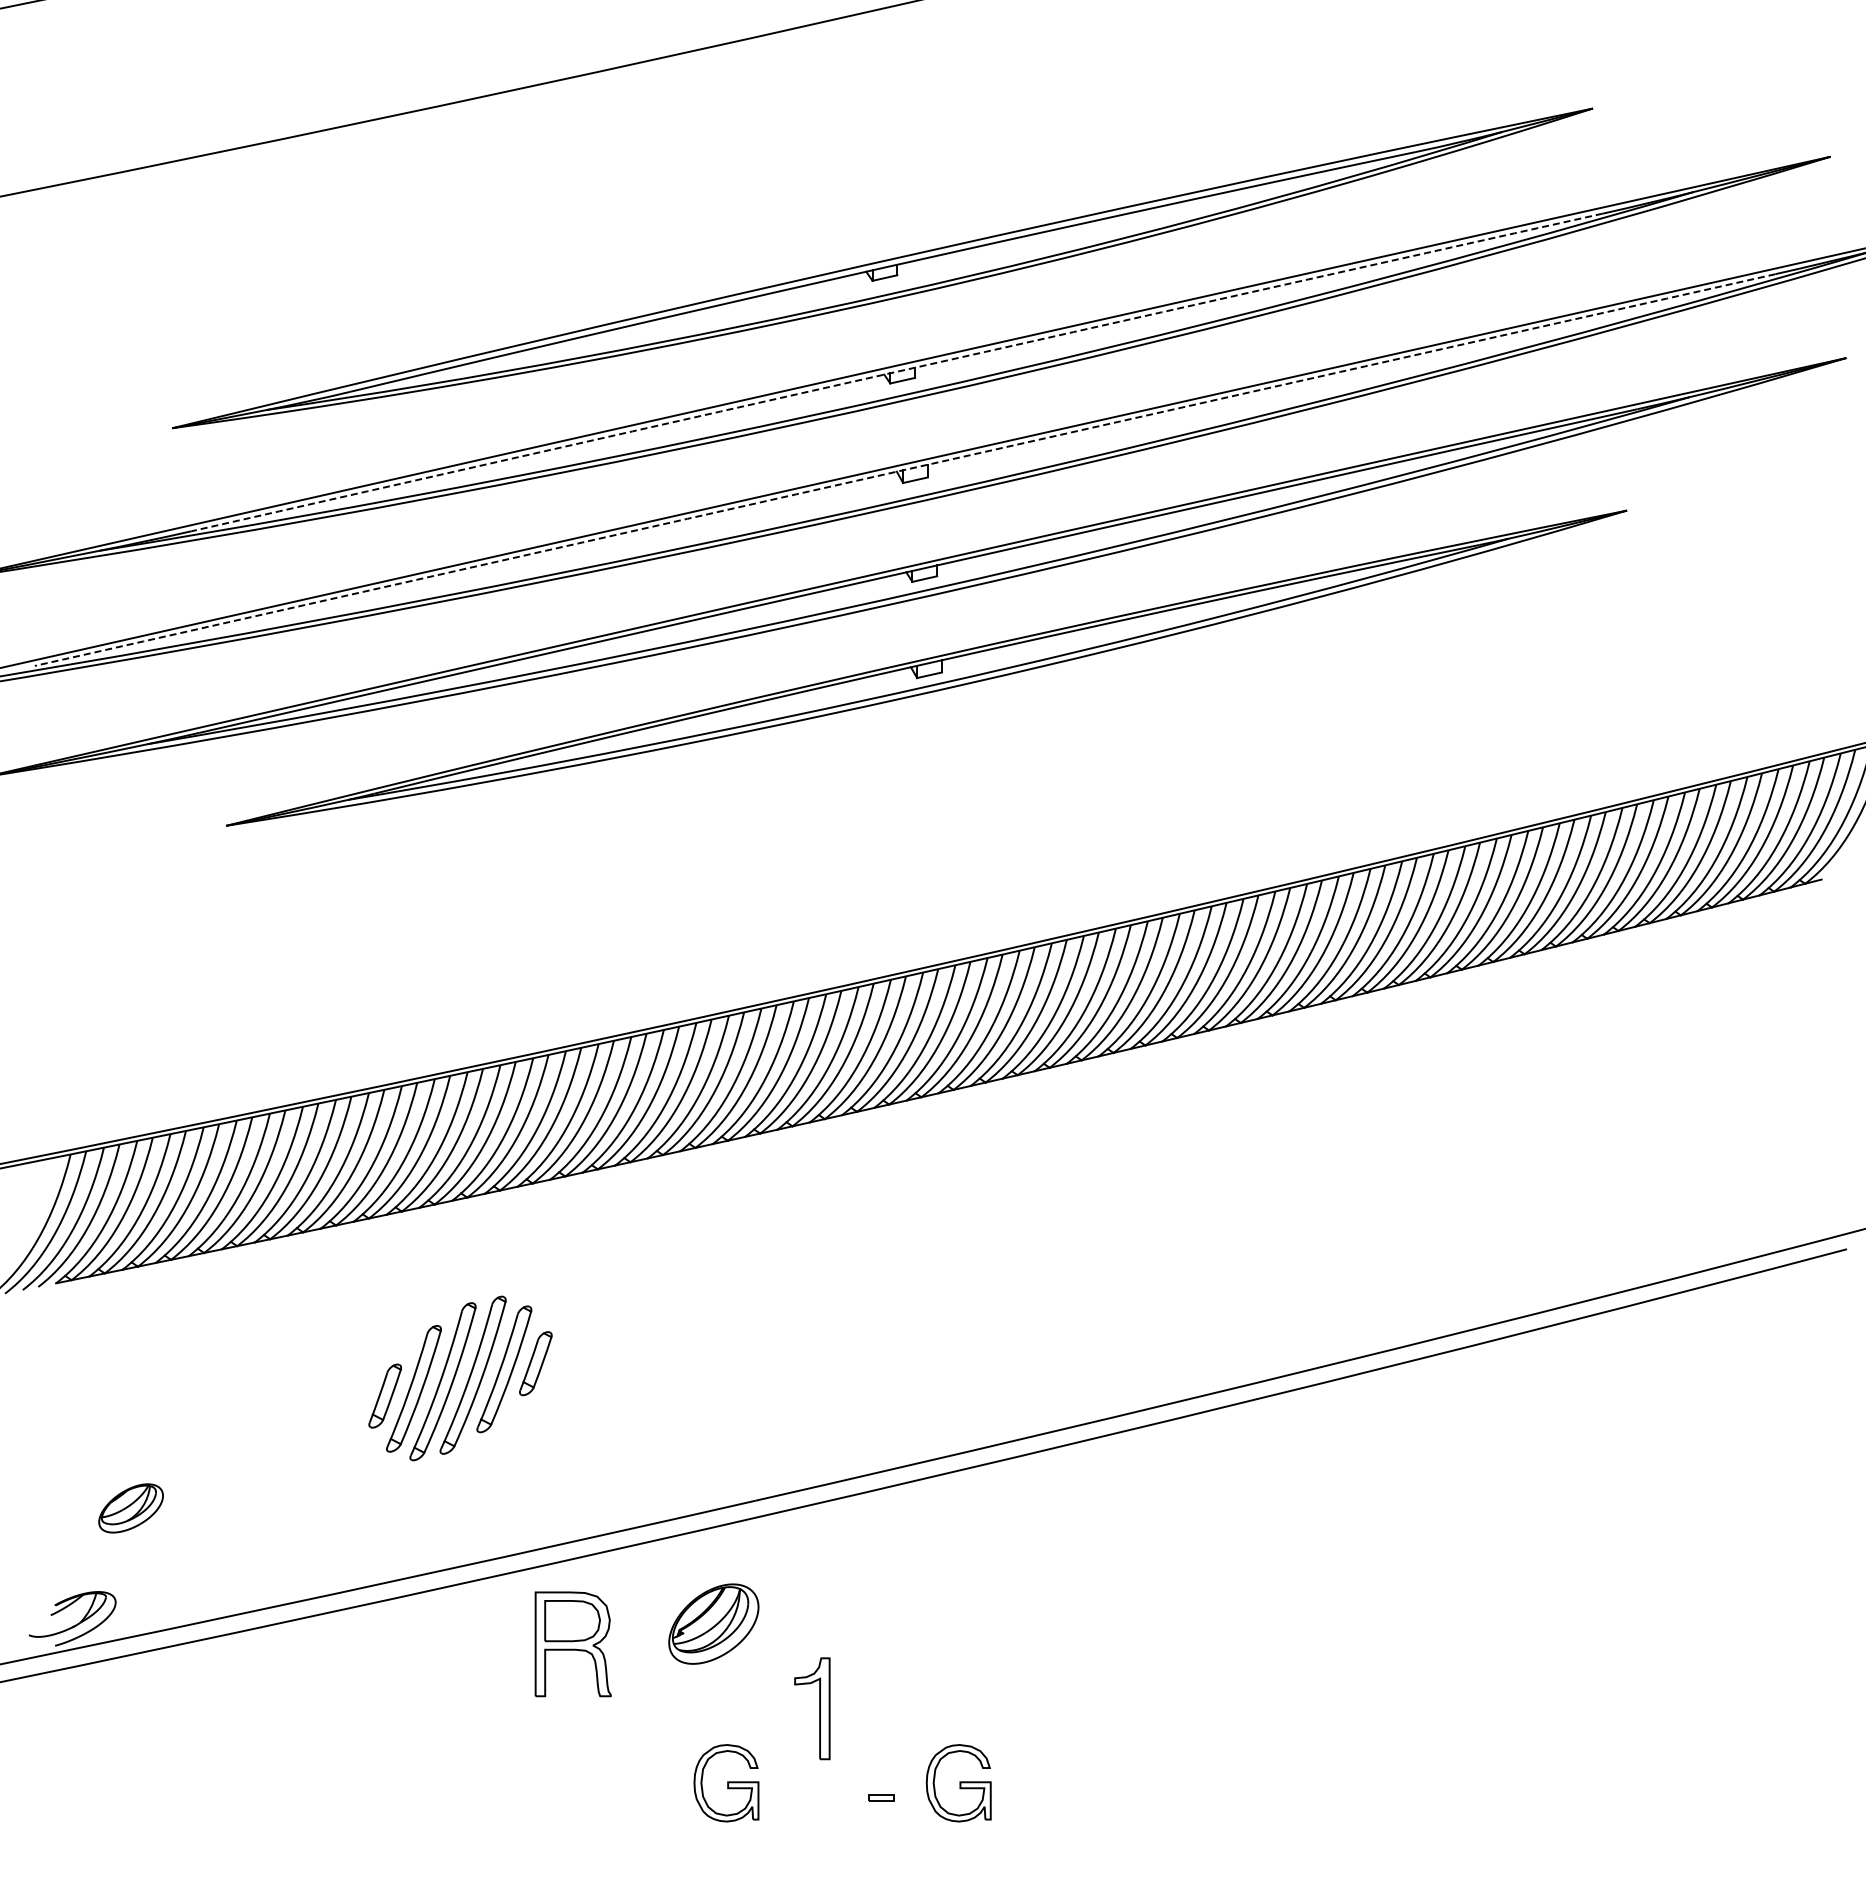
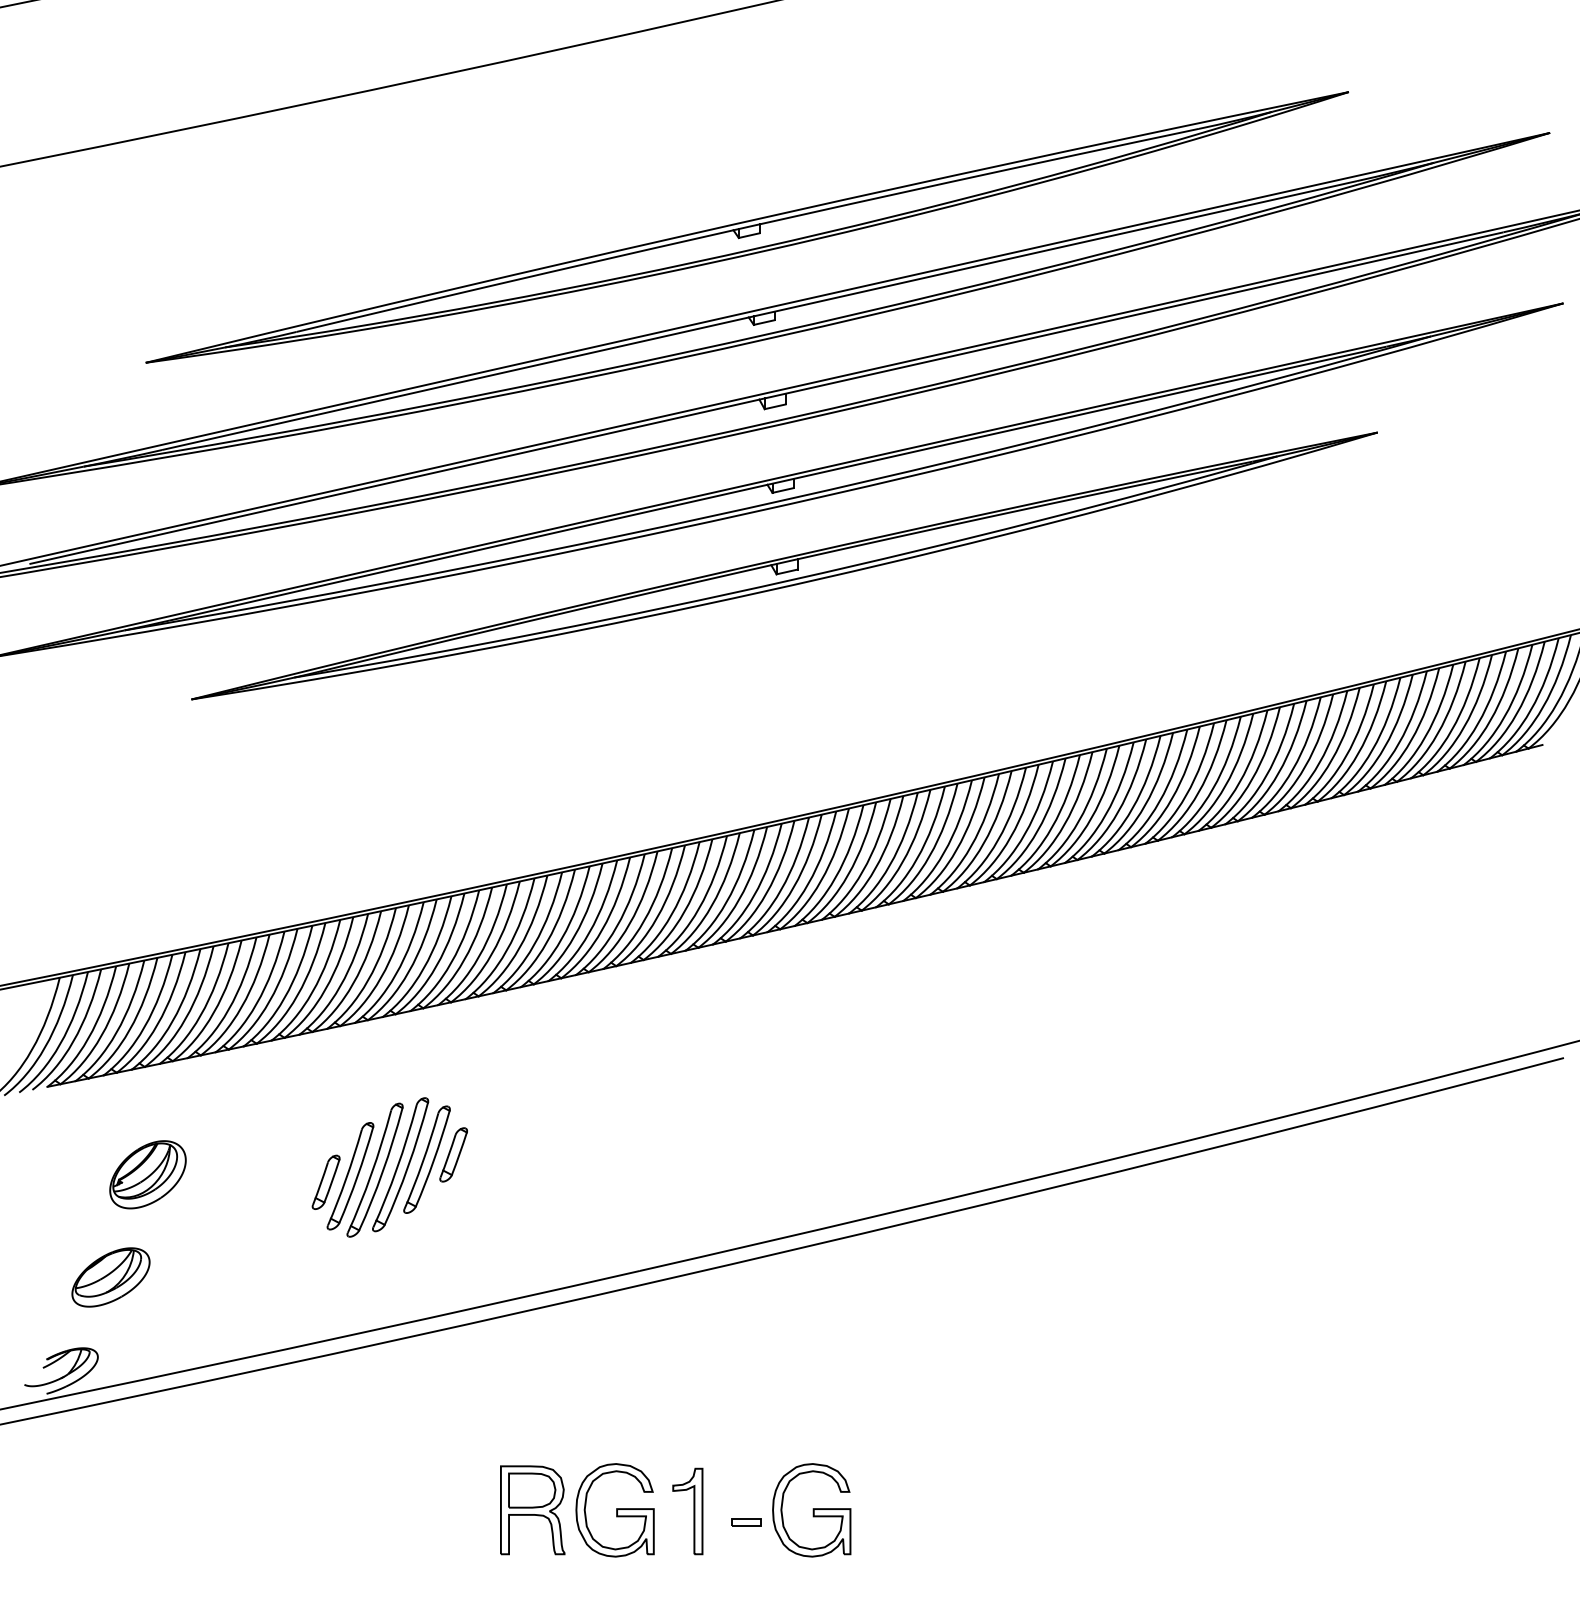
arc: (896, 371) -> (759, 314), dashed -> solid
arc: (905, 469) -> (766, 397), dashed -> solid
part: (130, 1508) -> (110, 1277), size x1.43
part: (713, 1623) -> (147, 1174), moved
part: (572, 1644) -> (532, 1510), moved
part: (819, 1708) -> (693, 1511), moved
part: (726, 1782) -> (615, 1509), size x1.43
part: (958, 1782) -> (811, 1509), size x1.43
part: (881, 1797) -> (746, 1522), size x1.43

